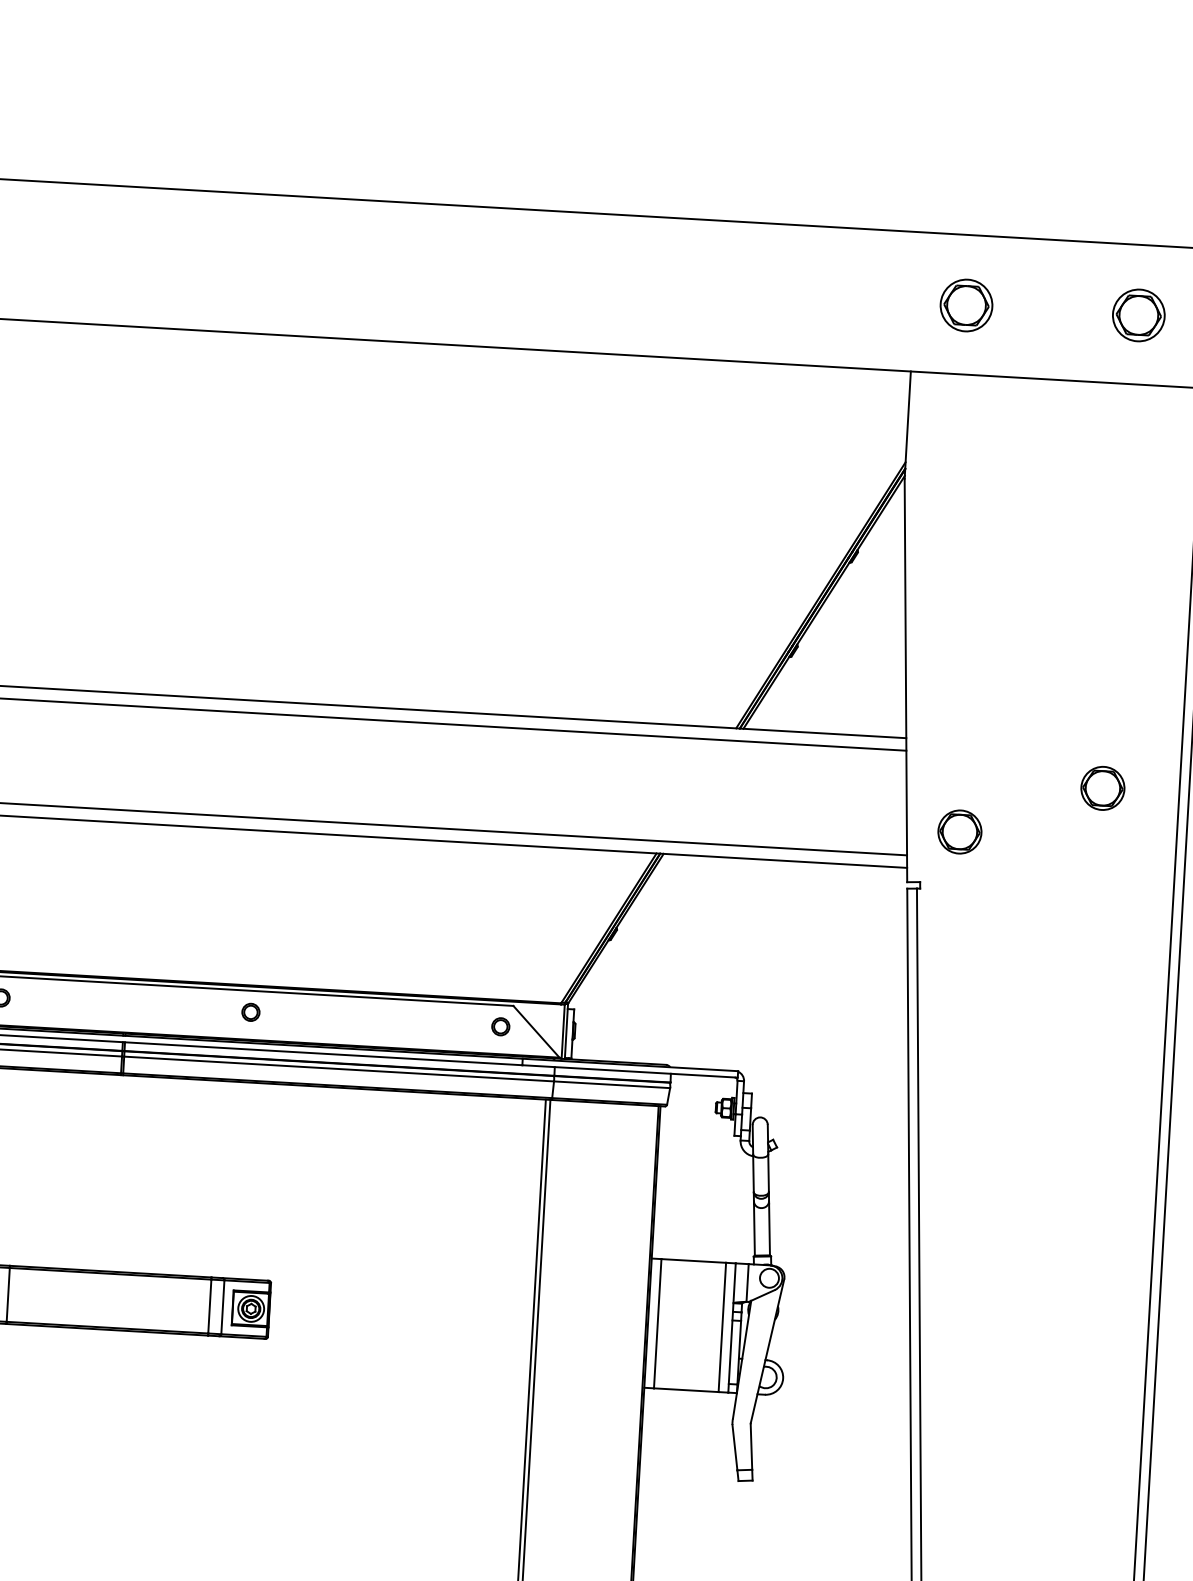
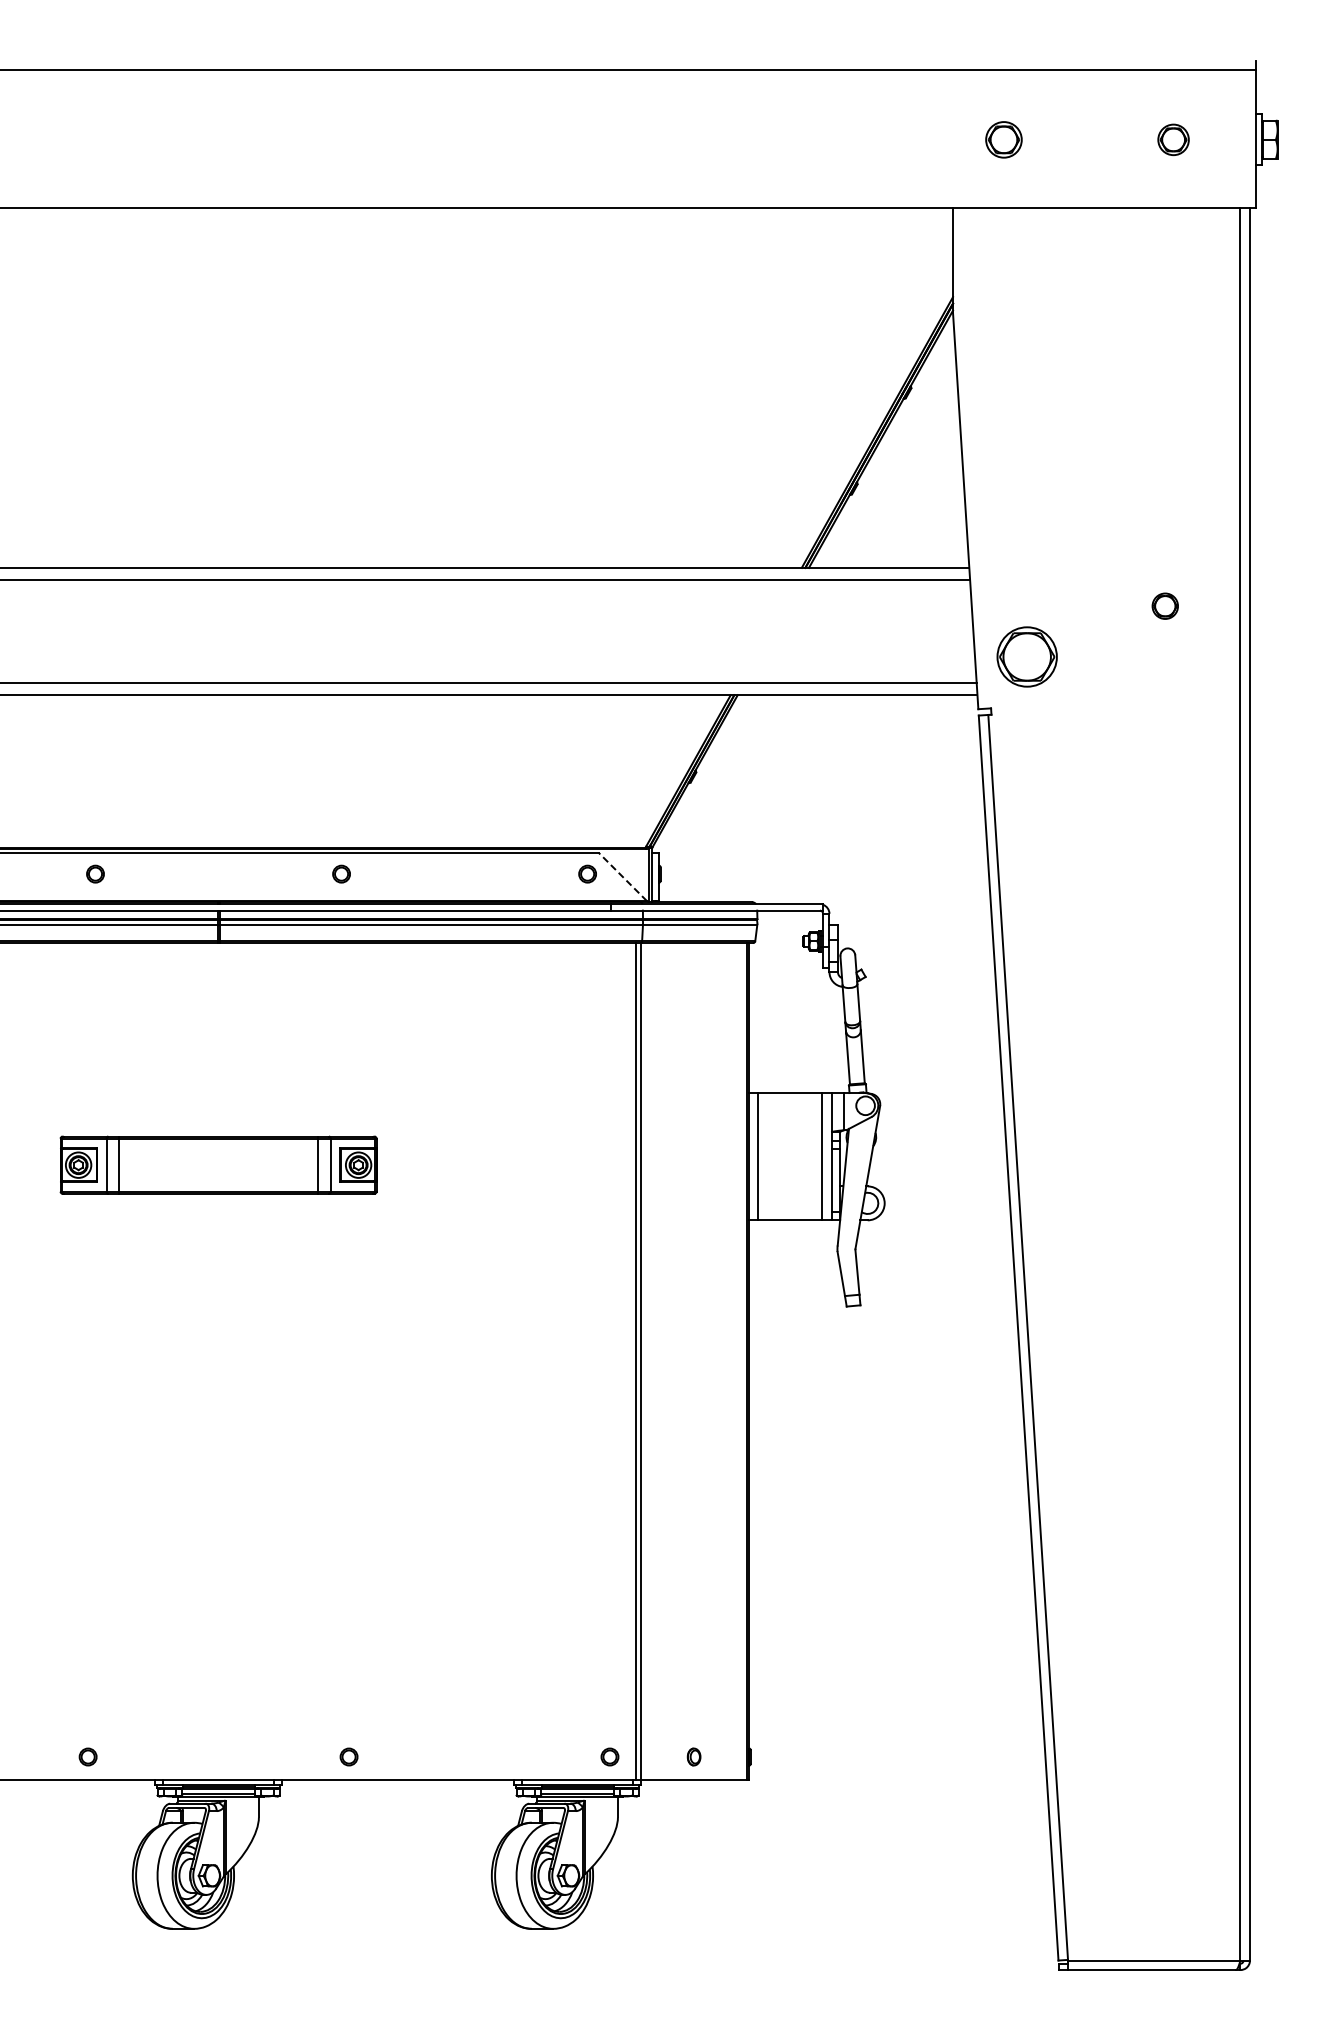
part: (966, 305) -> (1003, 139), size x0.7
part: (1138, 315) -> (1173, 139), size x0.6
part: (1103, 788) -> (1165, 606), size x0.6
part: (960, 831) -> (1027, 656), size x1.4
line: (536, 1031) -> (622, 876), solid -> dashed

